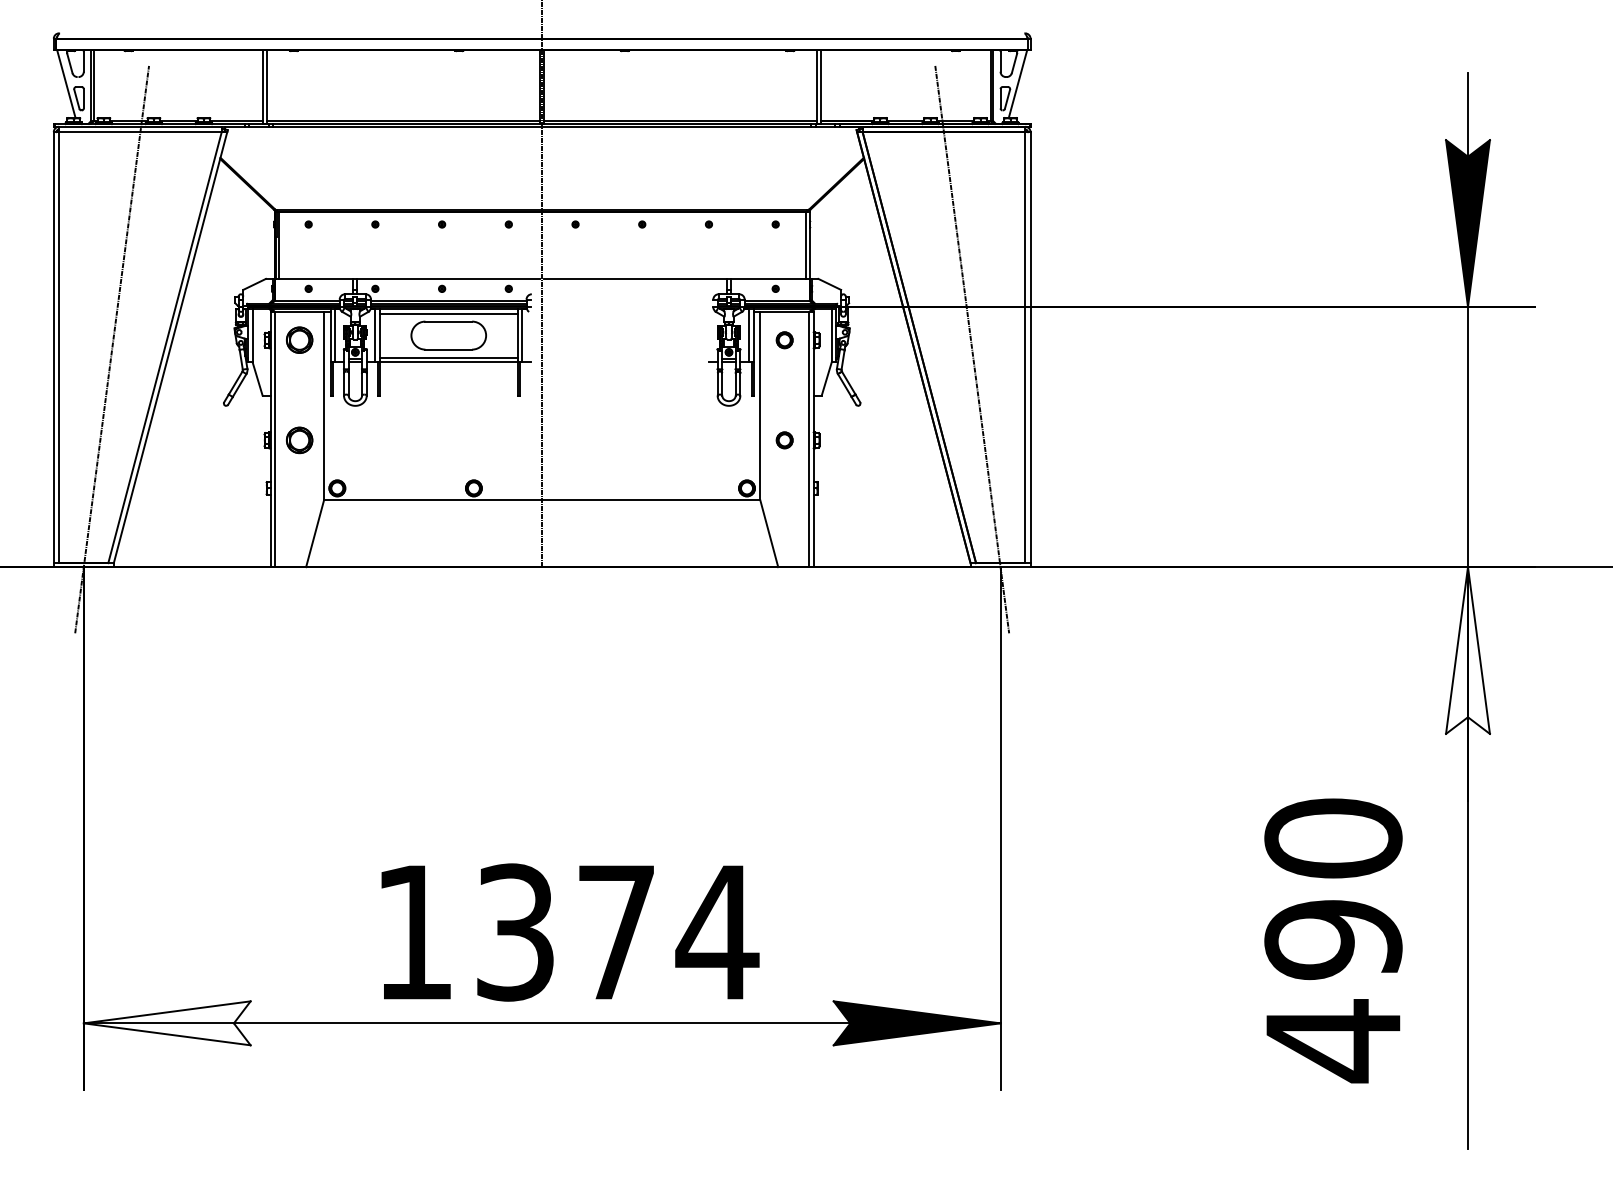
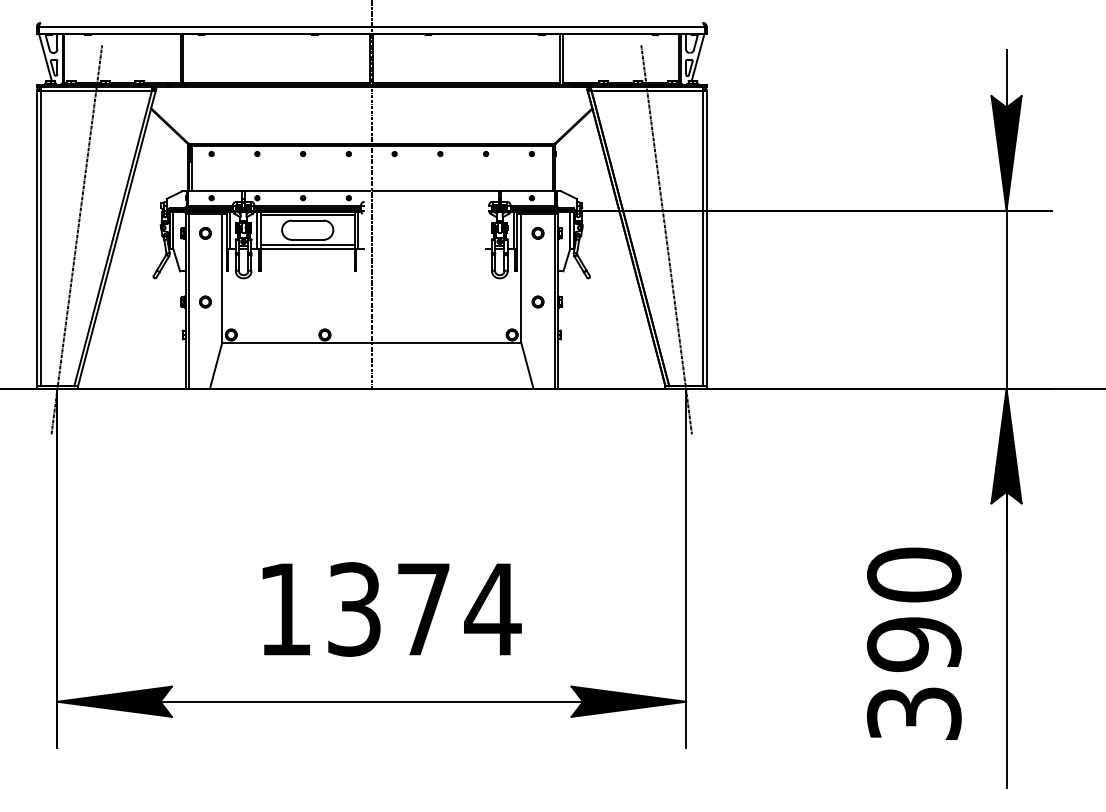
part: (299, 340) -> (205, 233), size x0.62
part: (299, 439) -> (205, 301), size x0.62
fill: (1467, 649) -> (1006, 445), added
text: (569, 932) -> (391, 609), moved
fill: (166, 1022) -> (114, 701), added
text: (1333, 1040) -> (914, 713), 490 -> 390

